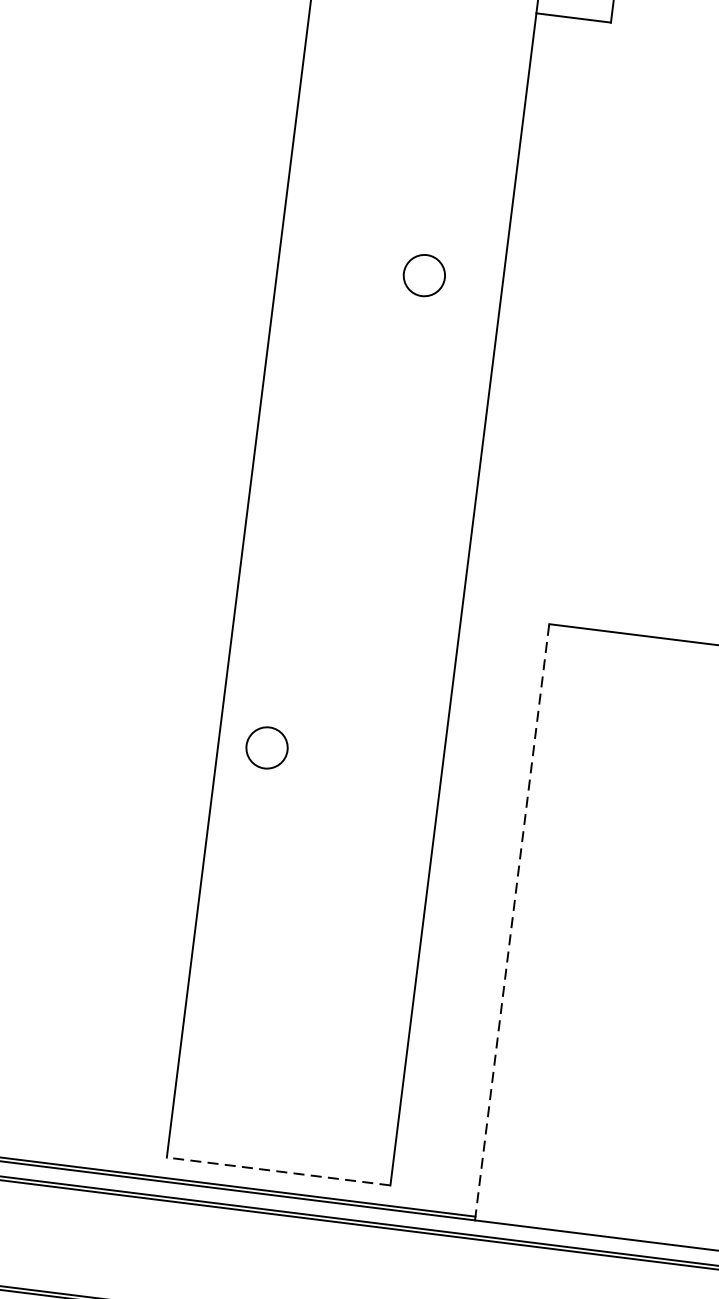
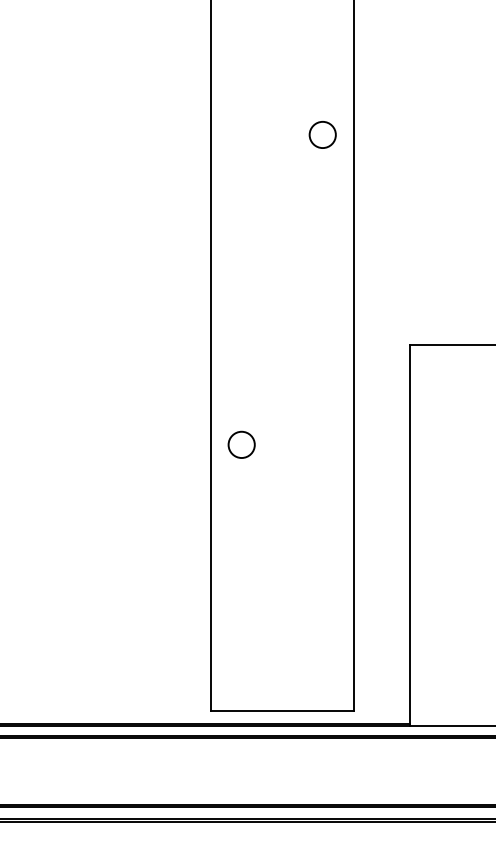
circle: (424, 274) -> (322, 134), moved
line: (511, 922) -> (409, 535), dashed -> solid
line: (279, 1171) -> (282, 710), dashed -> solid

